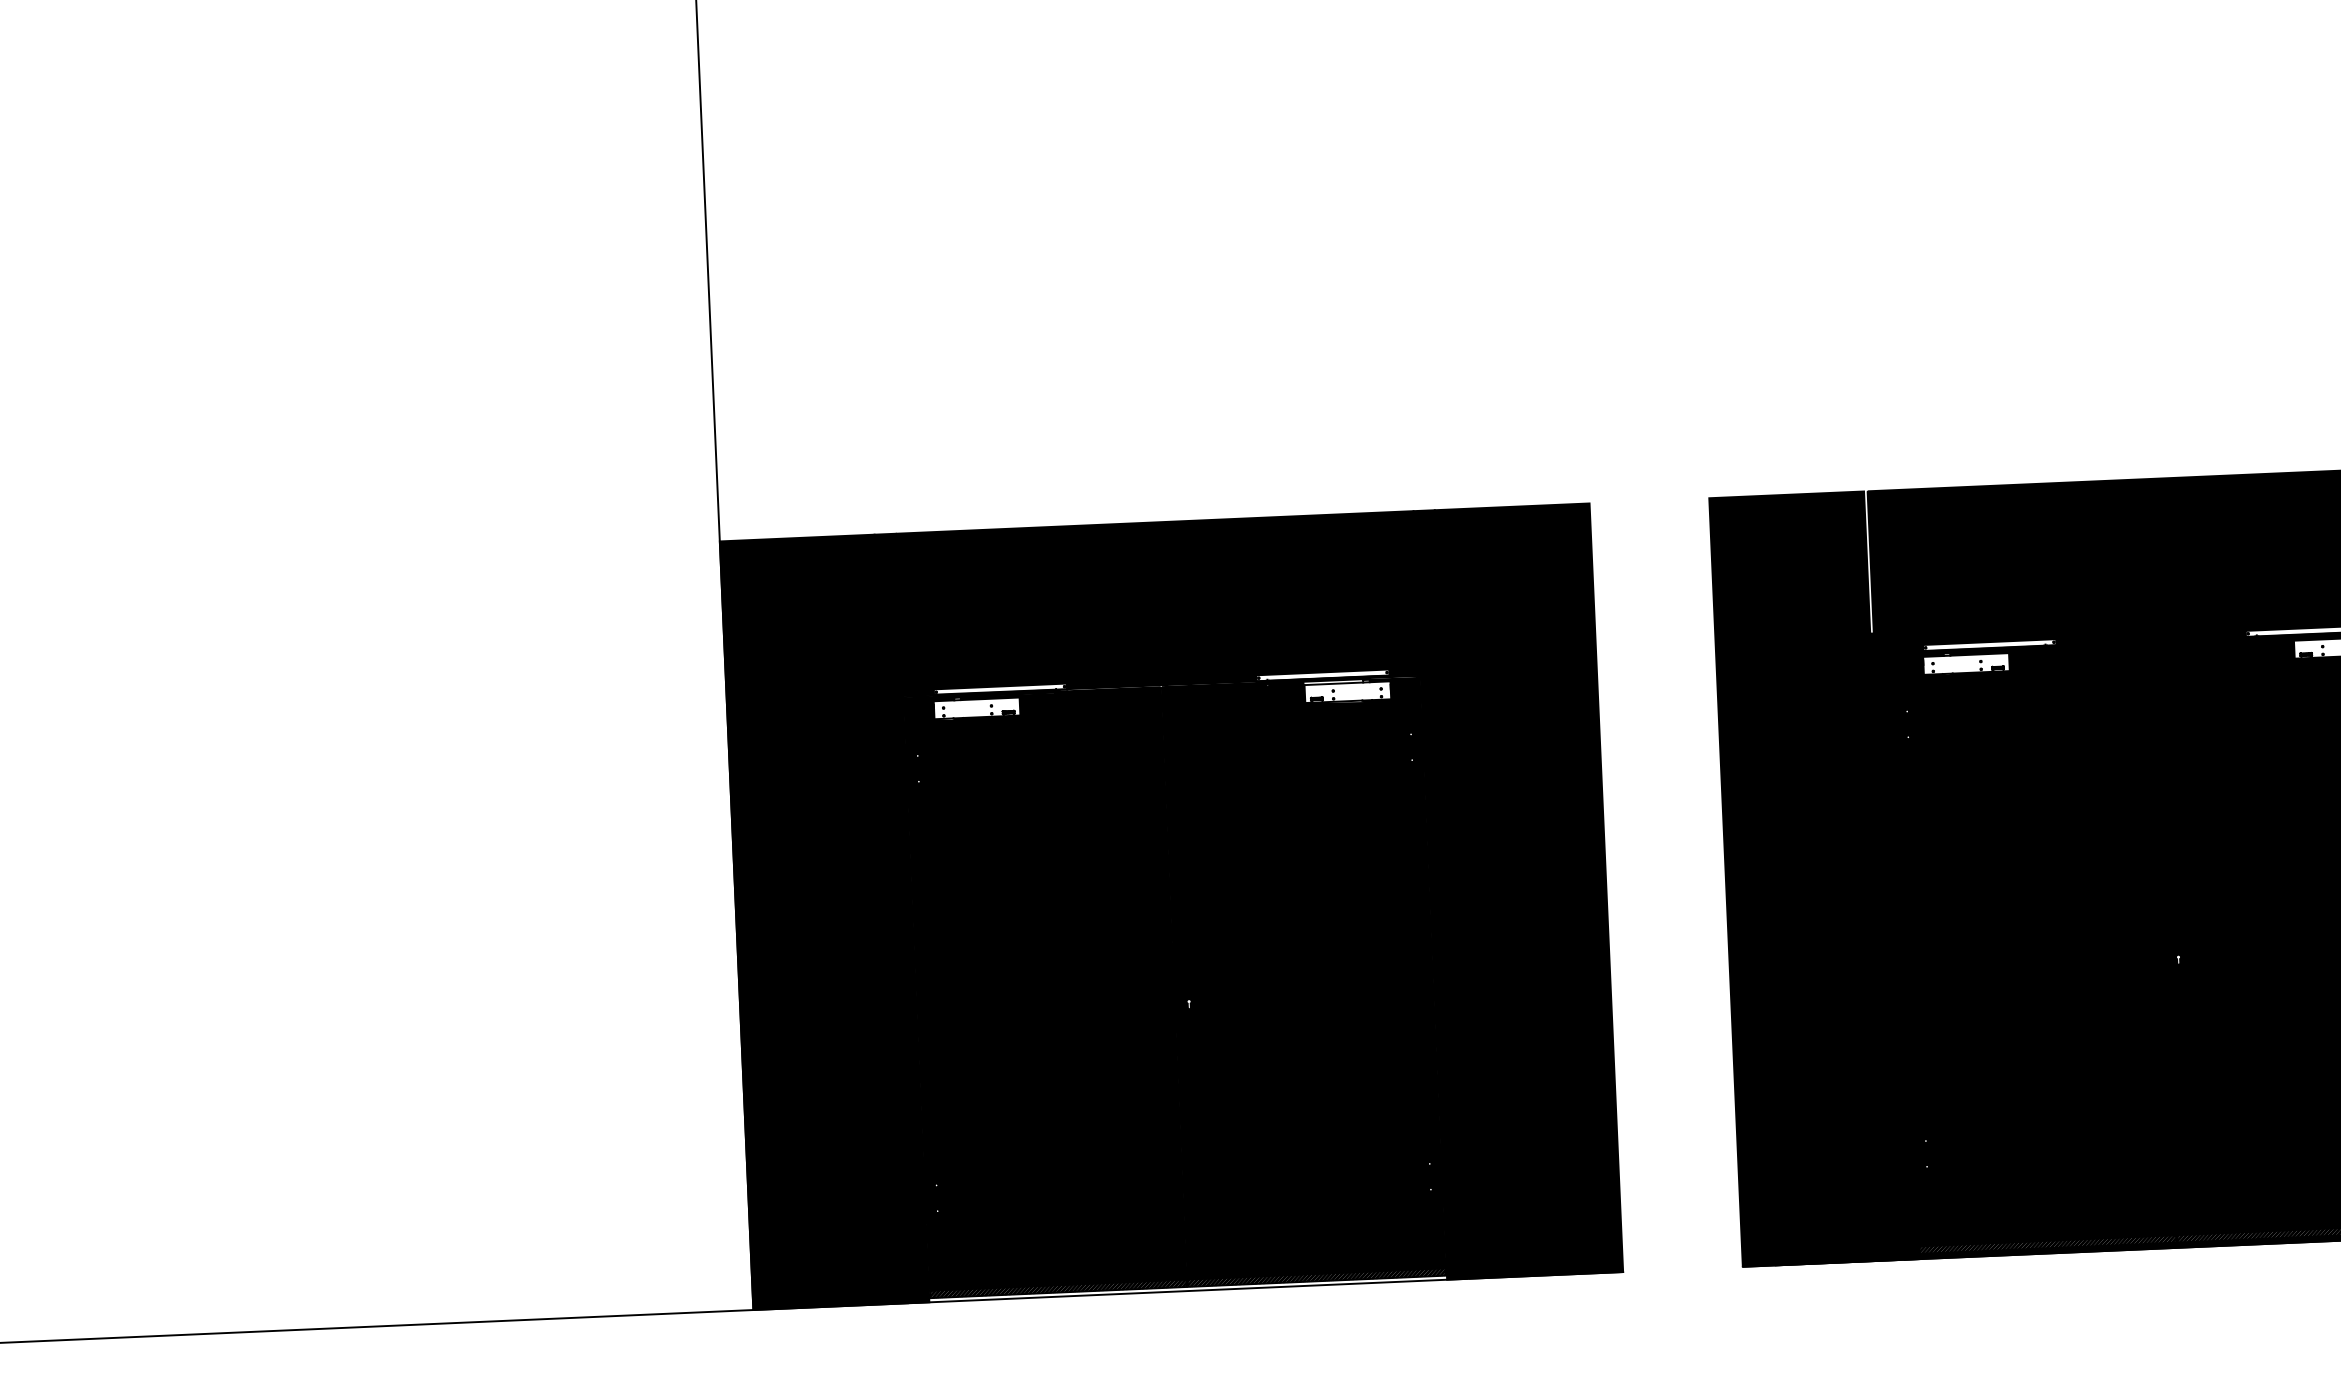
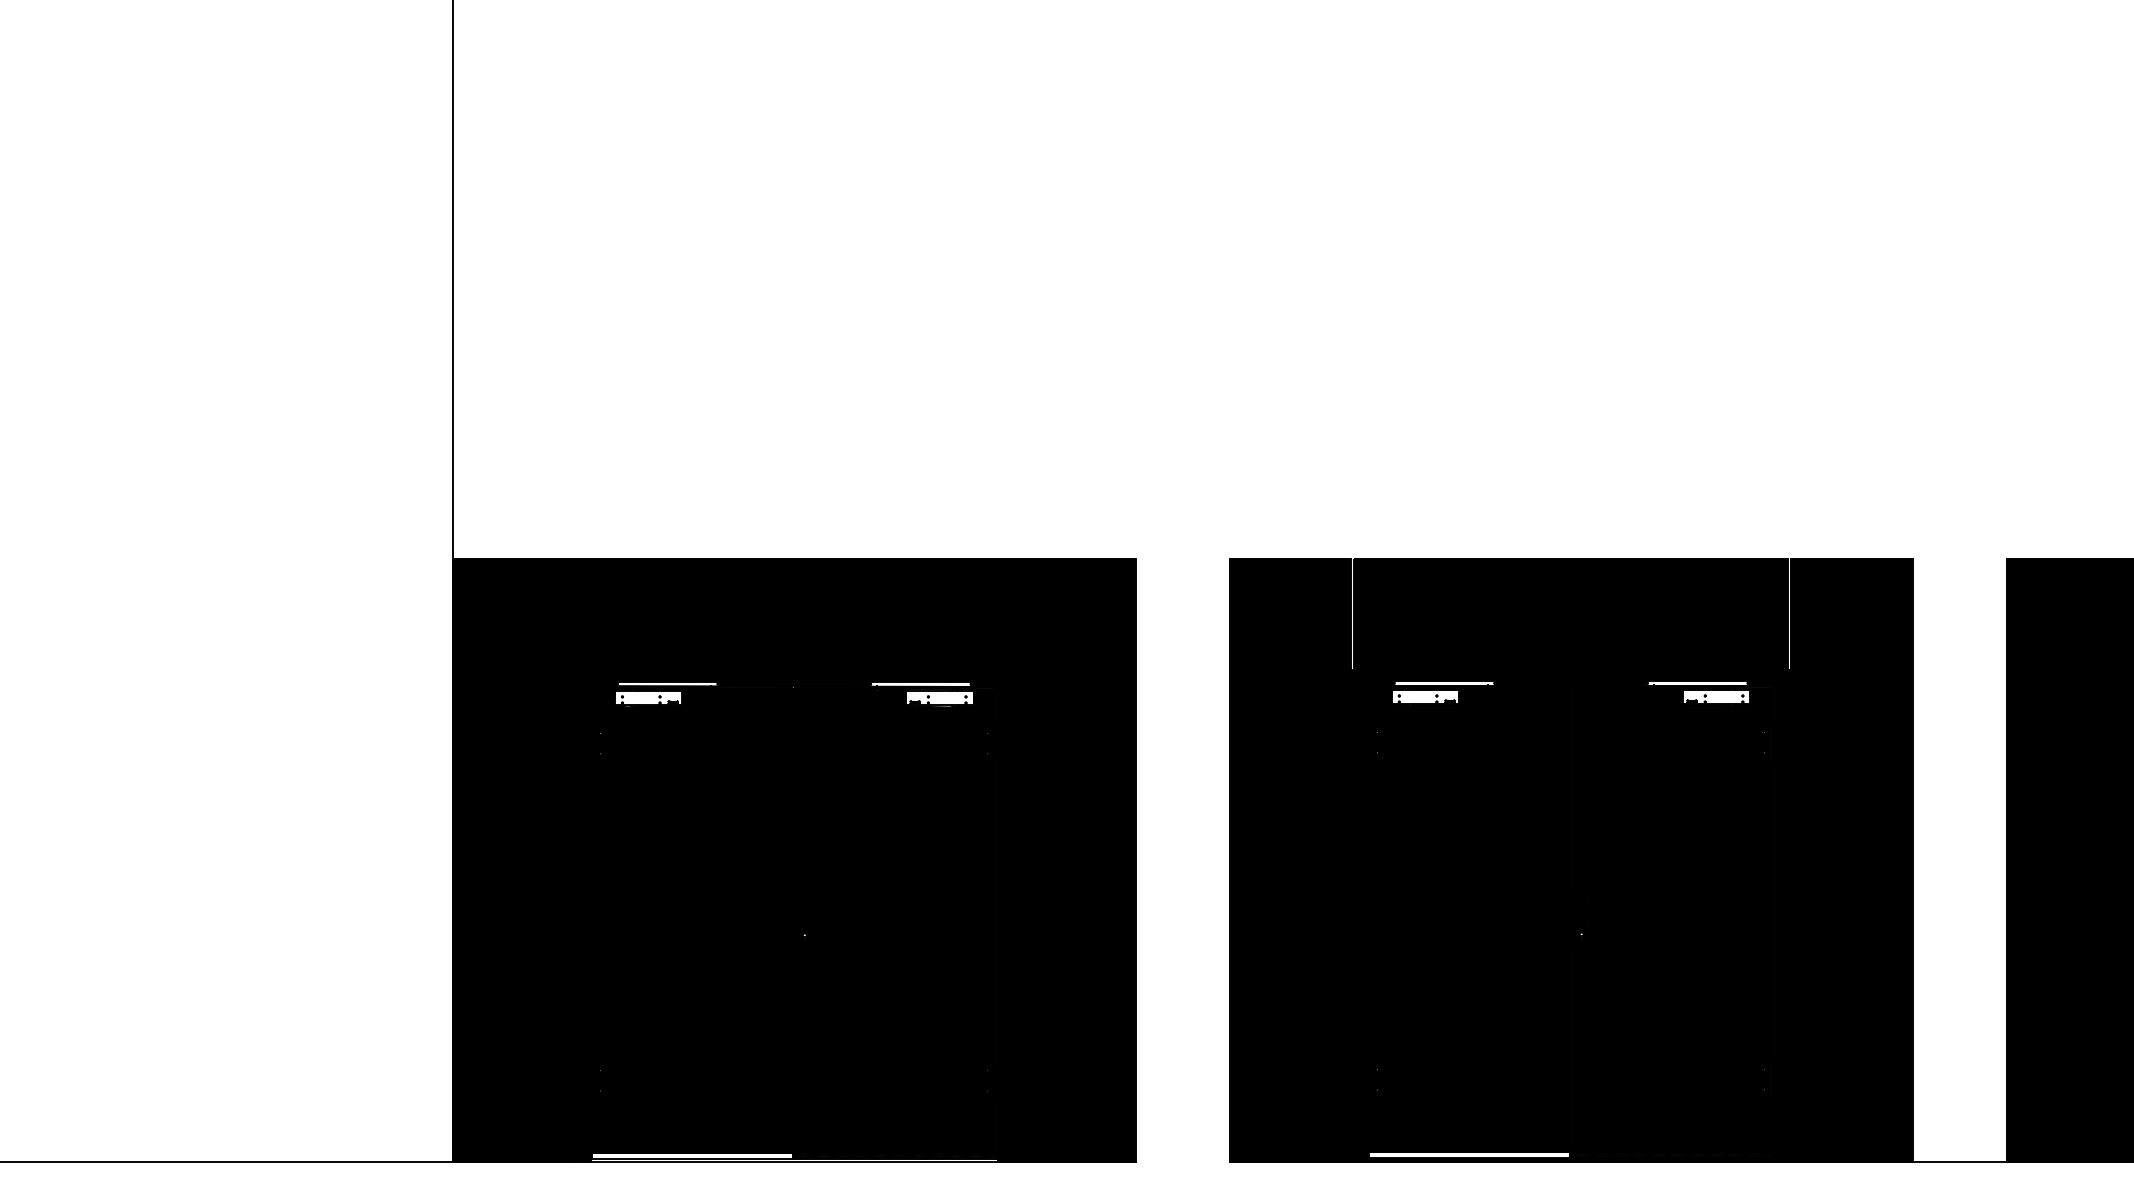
hatch: (2047, 1243) -> (1469, 1154), removed
hatch: (1058, 1288) -> (692, 1155), removed

